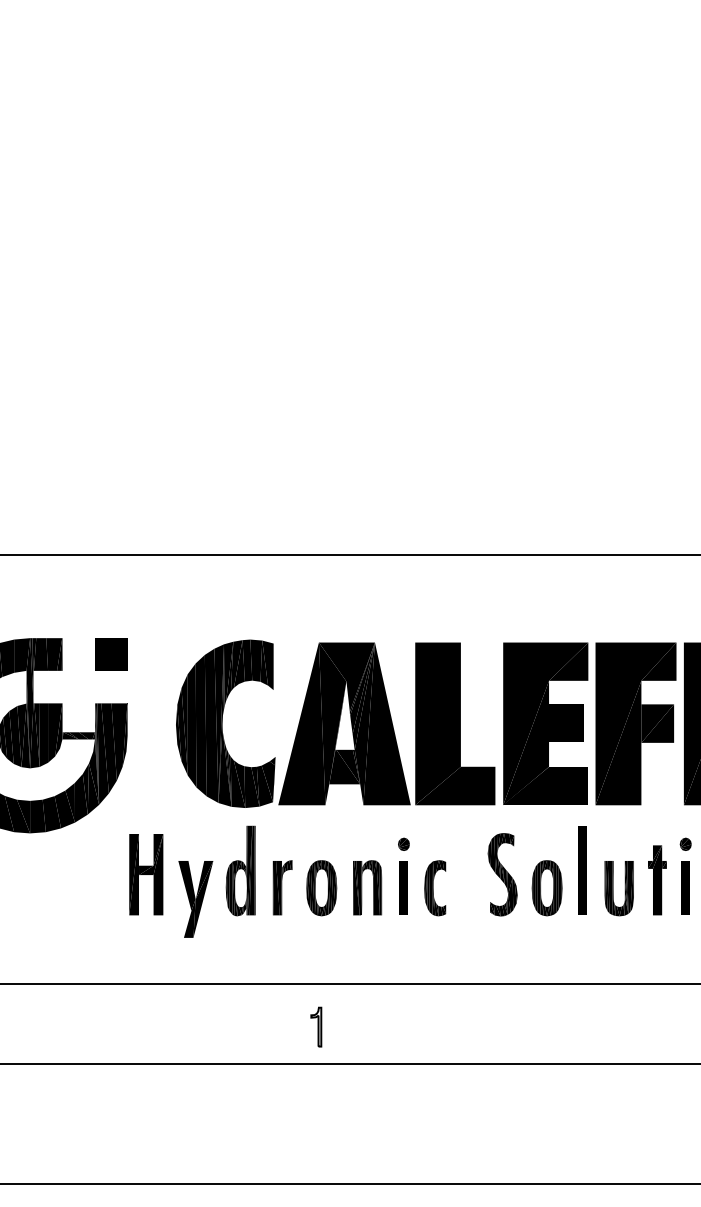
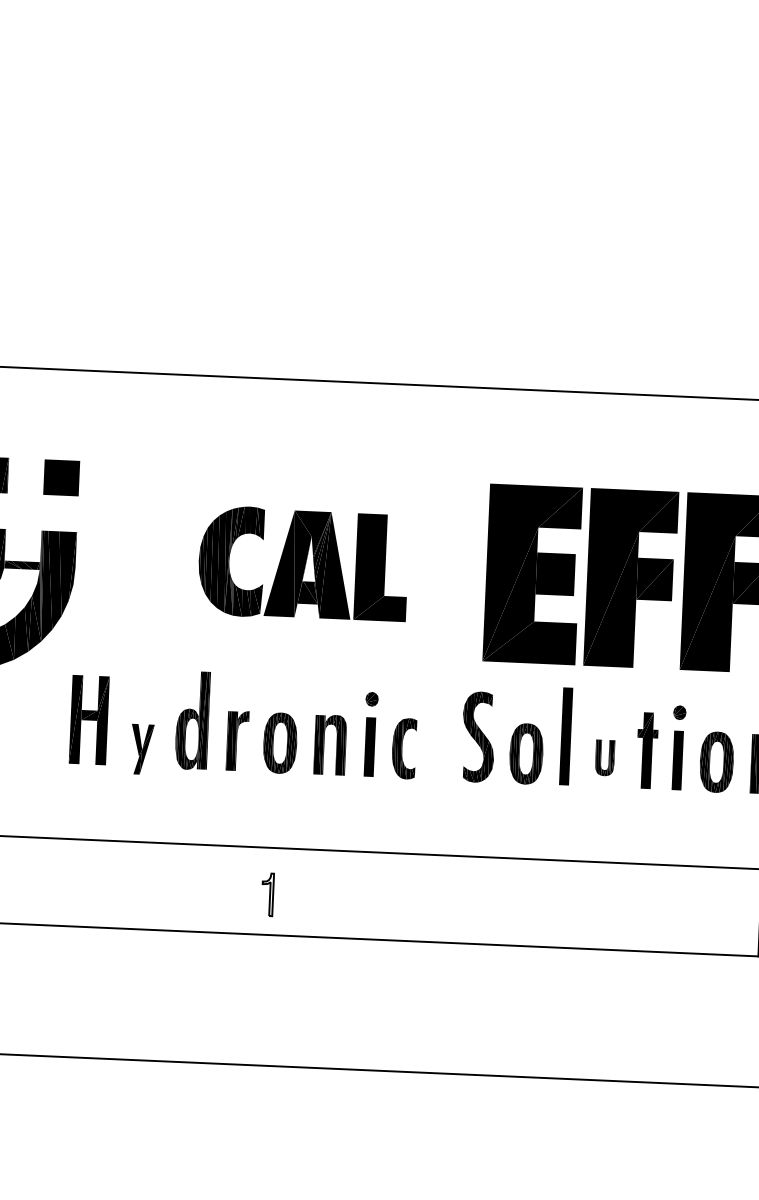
part: (335, 723) -> (303, 564), size x0.6
part: (618, 888) -> (604, 757), size x0.6
part: (195, 899) -> (141, 749), size x0.6

